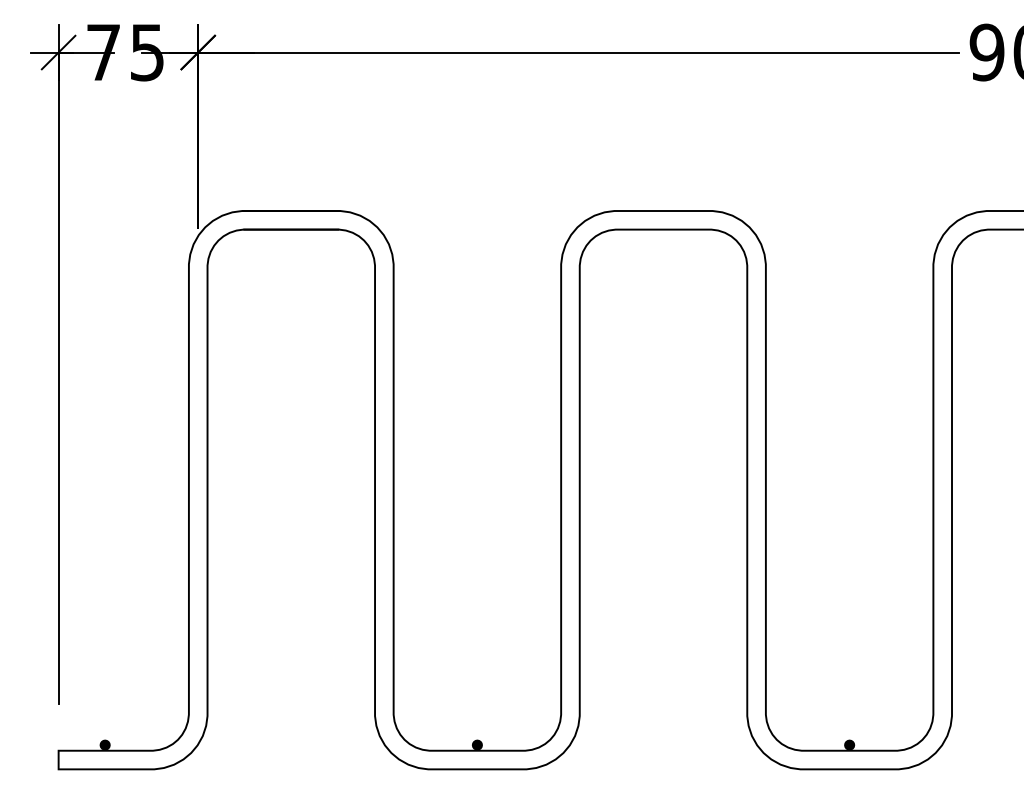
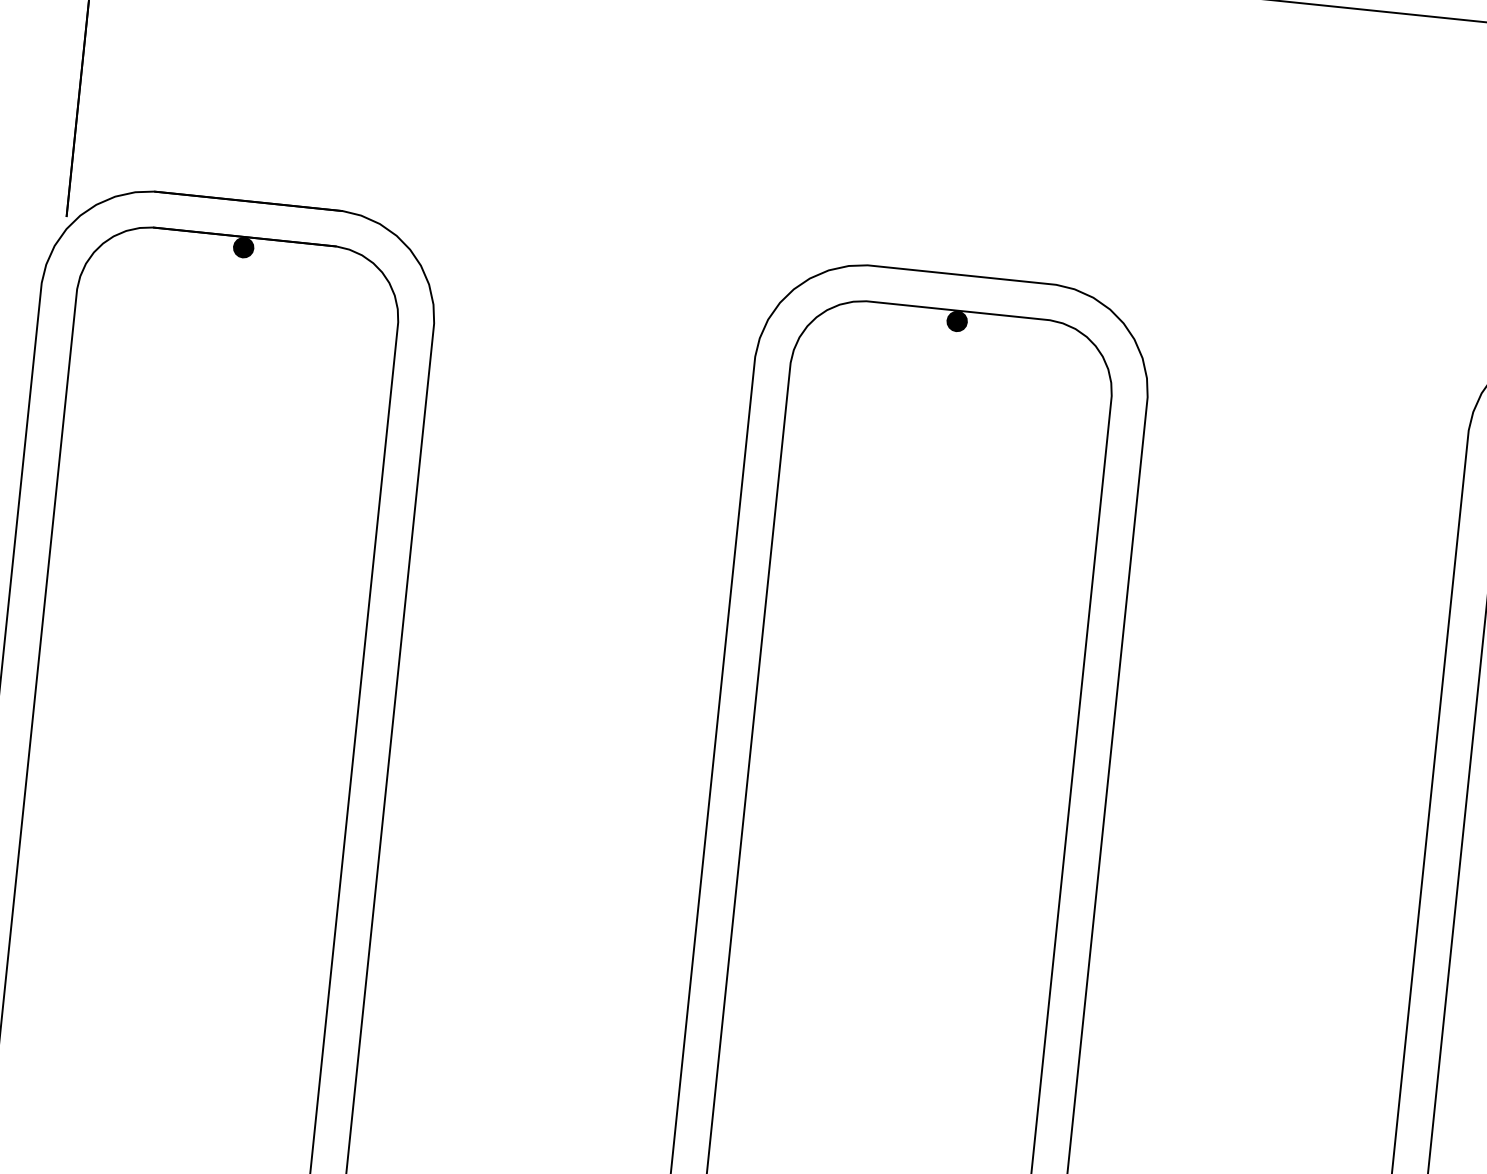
fill: (290, 234) -> (242, 246), added
fill: (663, 234) -> (957, 320), added

